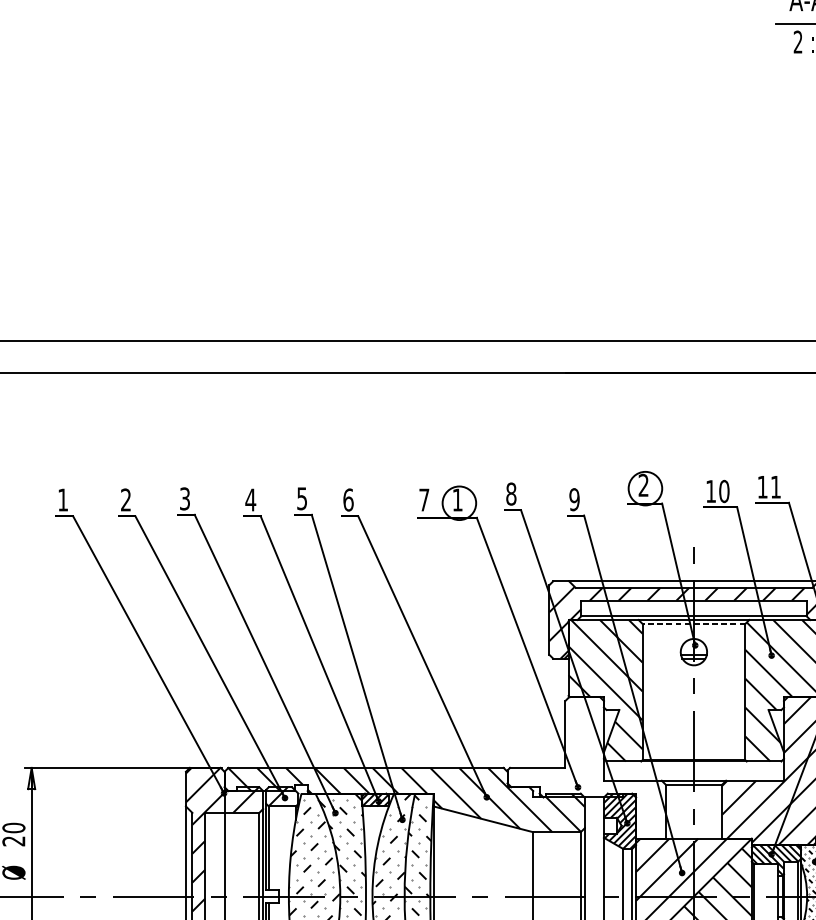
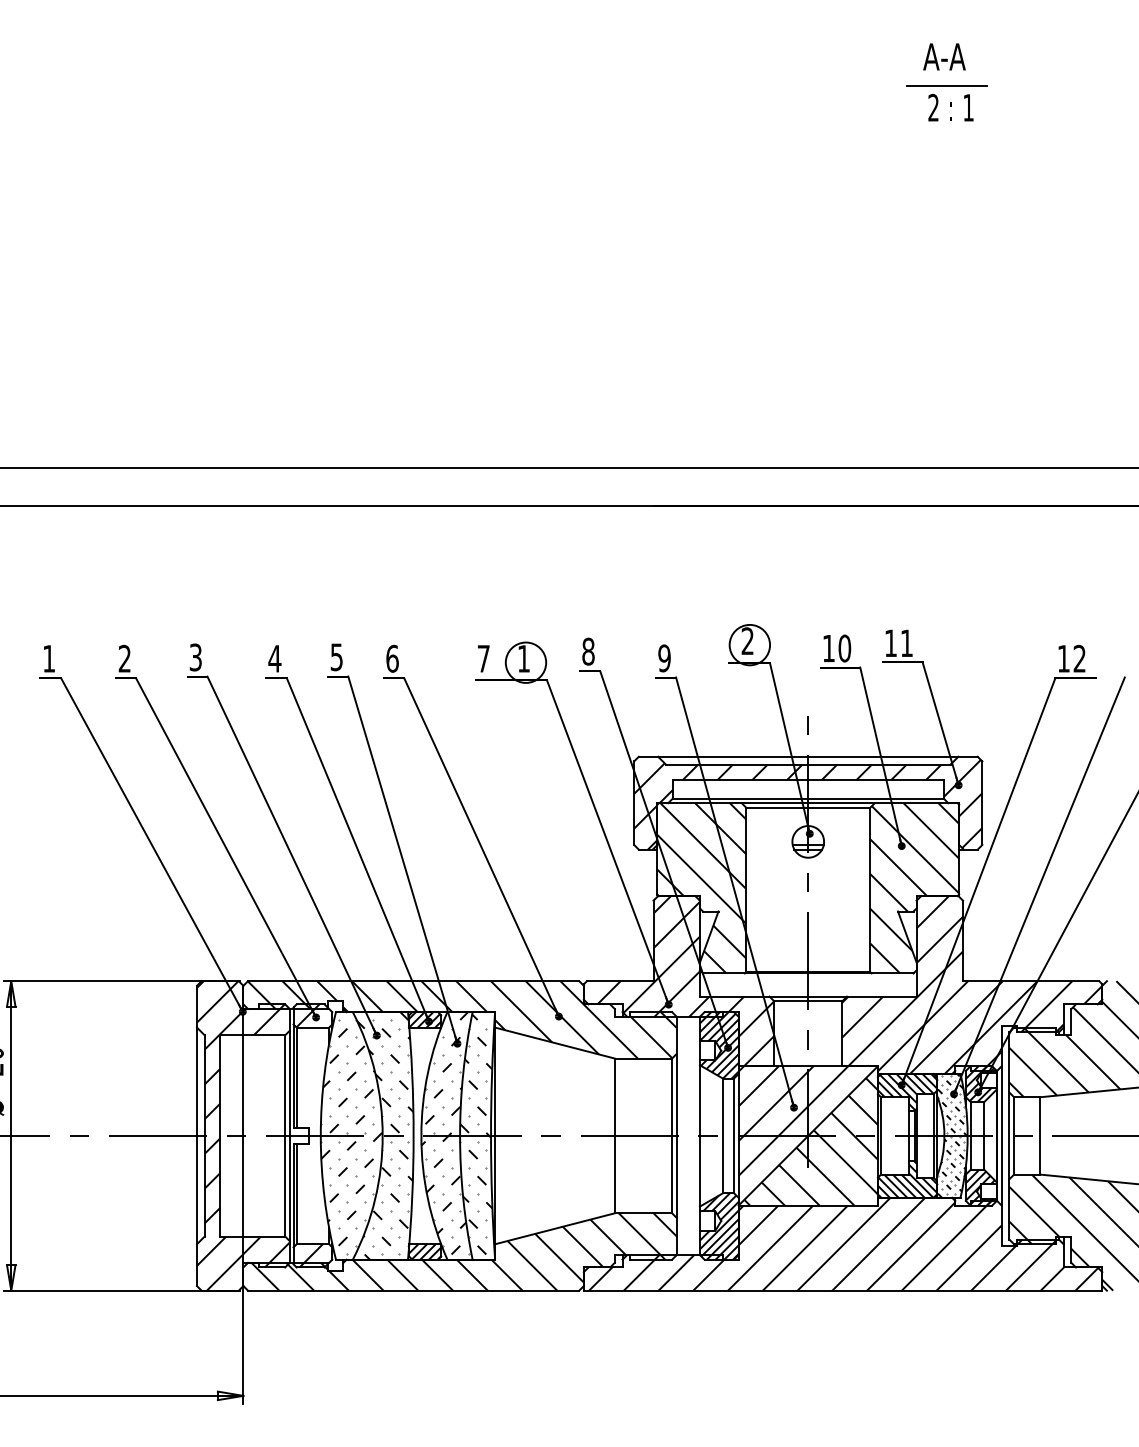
line: (694, 623) -> (808, 807), dashed -> solid
hatch: (591, 768) -> (685, 981), added

